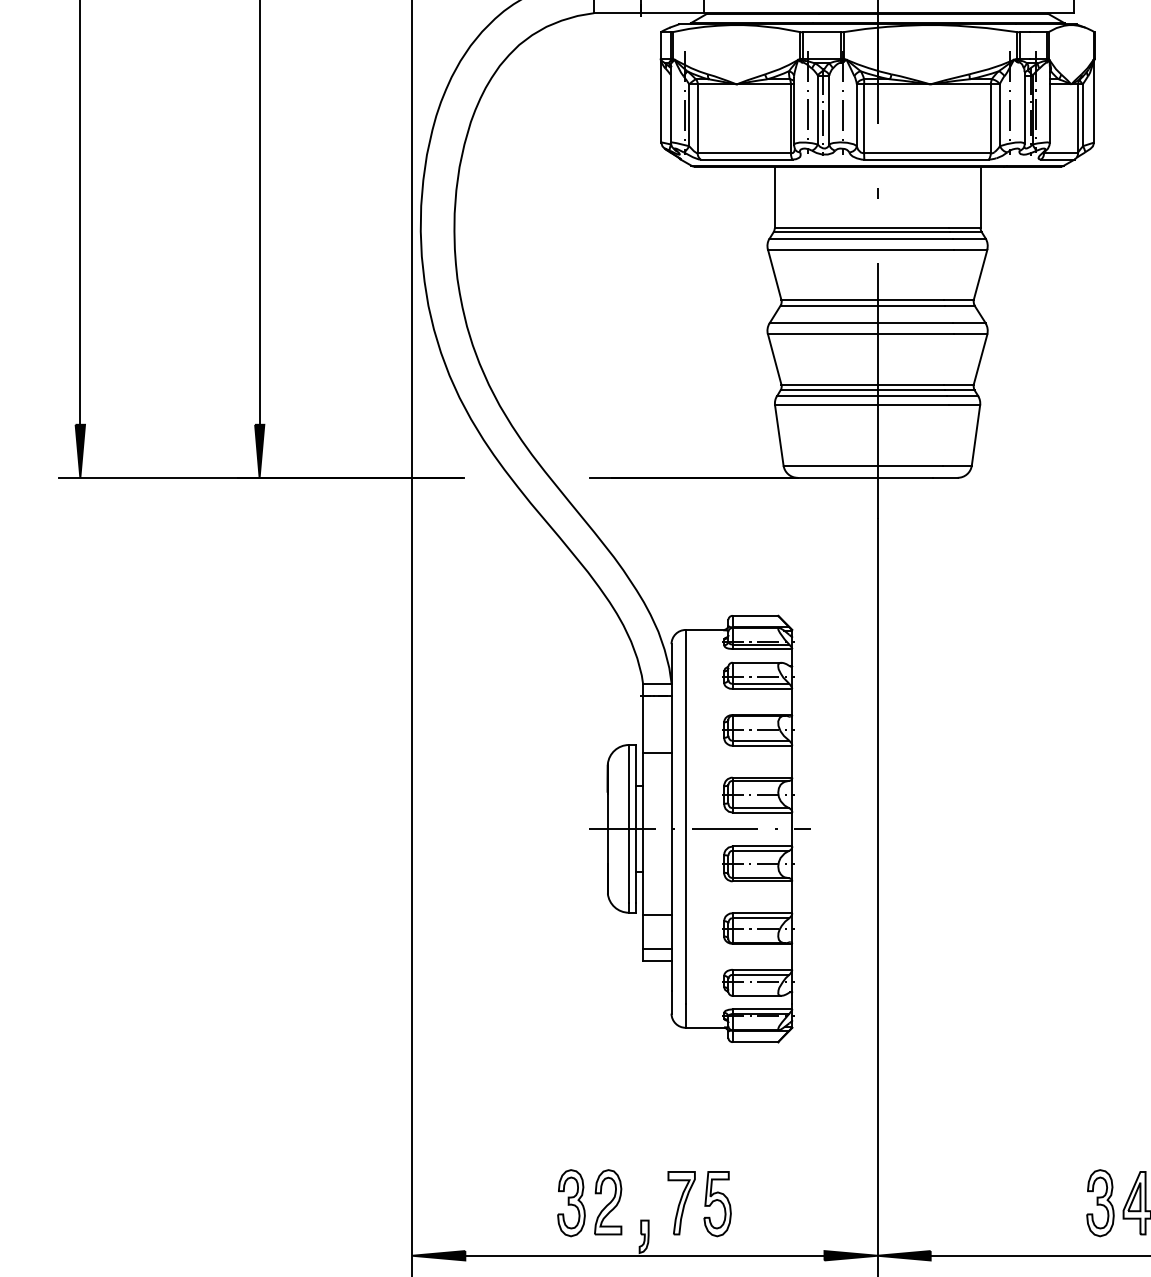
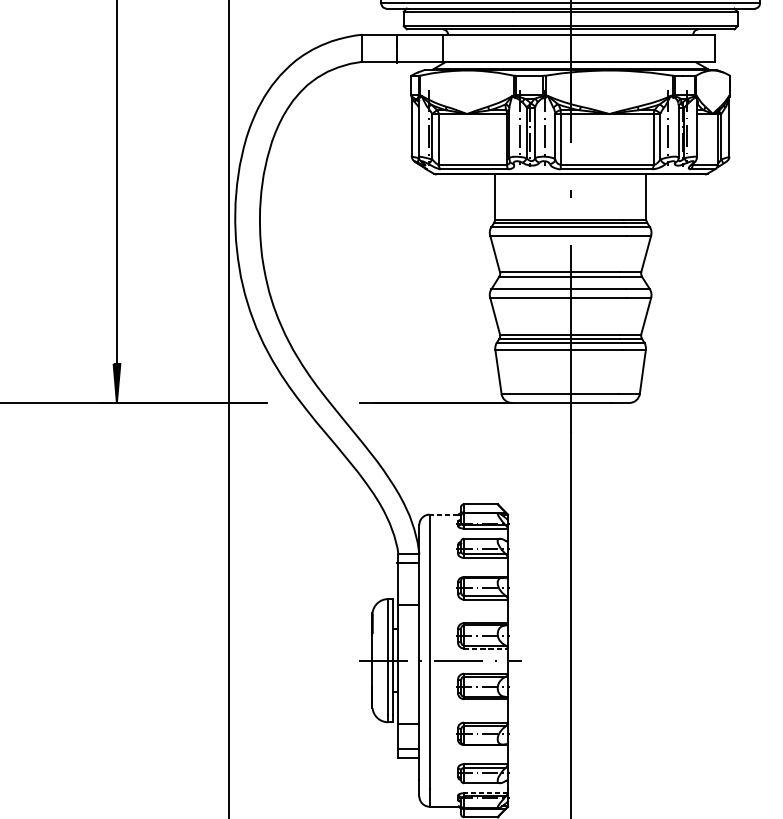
line: (704, 629) -> (443, 514), solid -> dashed
line: (762, 812) -> (486, 648), solid -> dashed
line: (762, 1009) -> (486, 793), solid -> dashed

